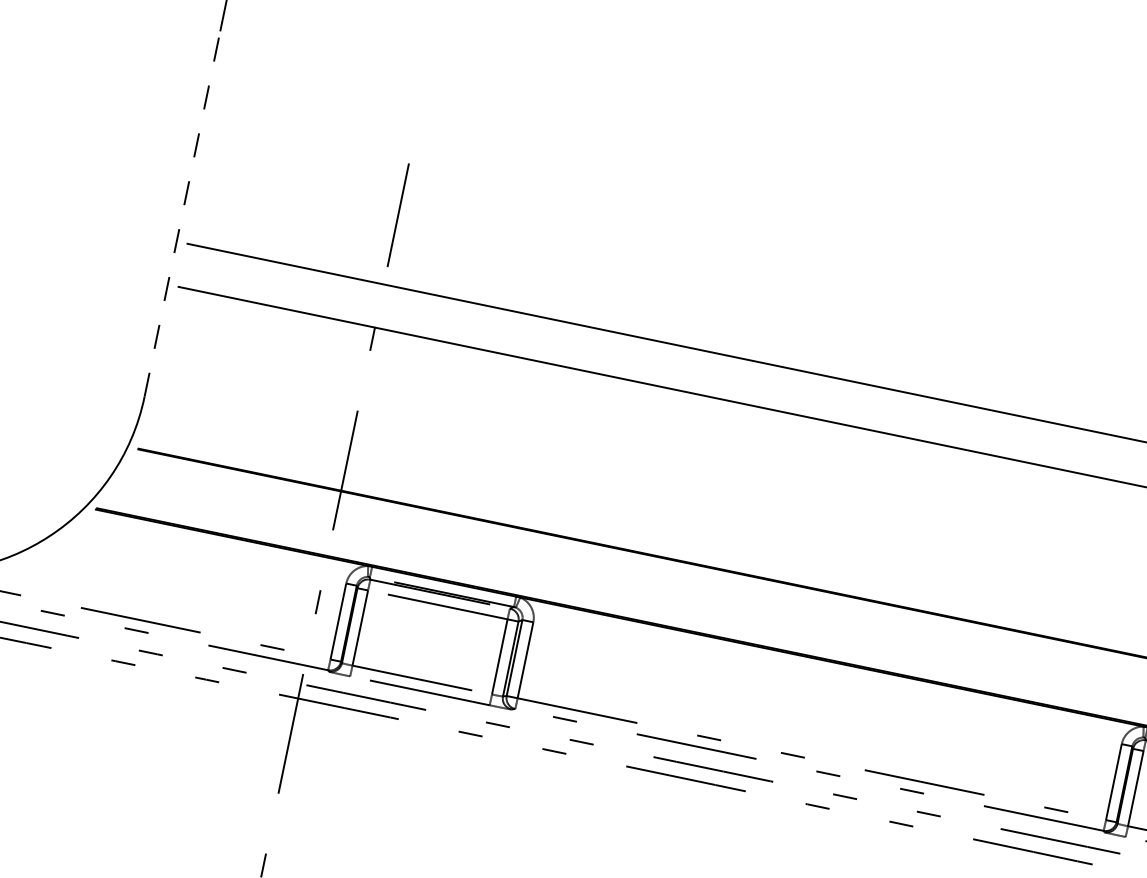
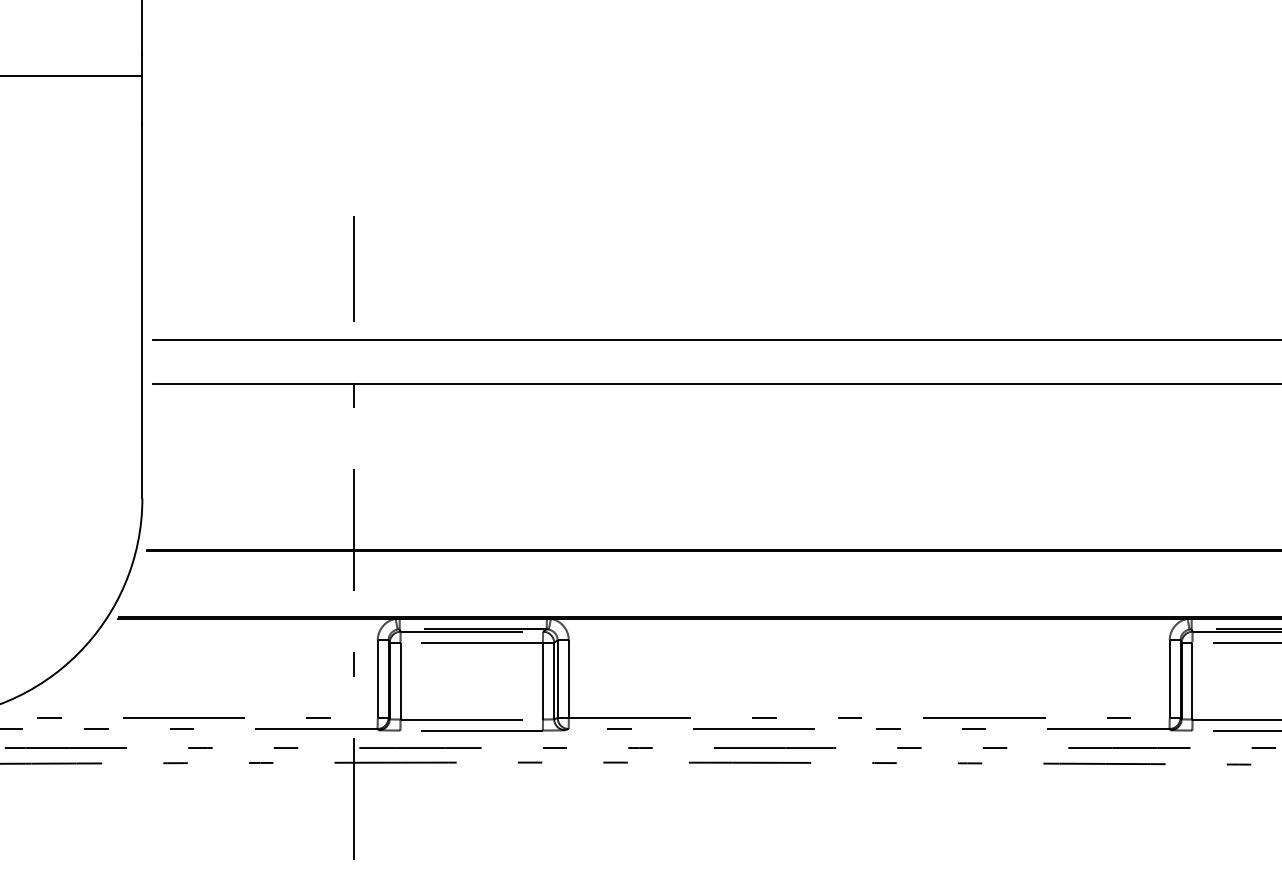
line: (182, 212) -> (142, 310), dashed -> solid

